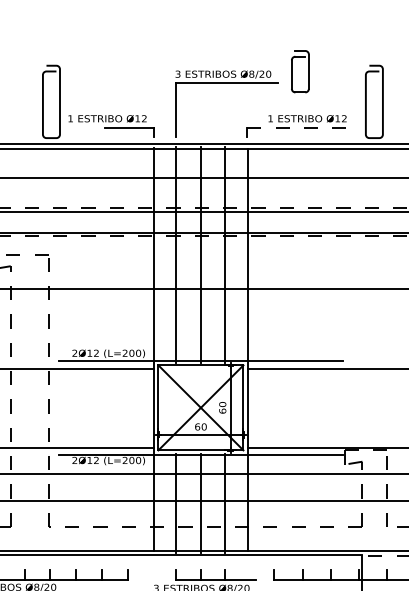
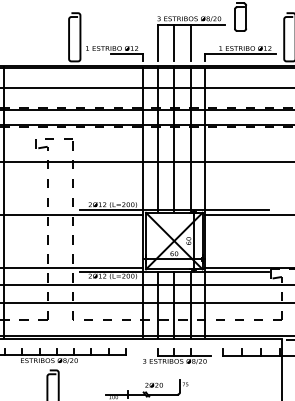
line: (201, 109) -> (174, 42), added
line: (225, 109) -> (190, 42), added
line: (300, 127) -> (240, 54), dashed -> solid

